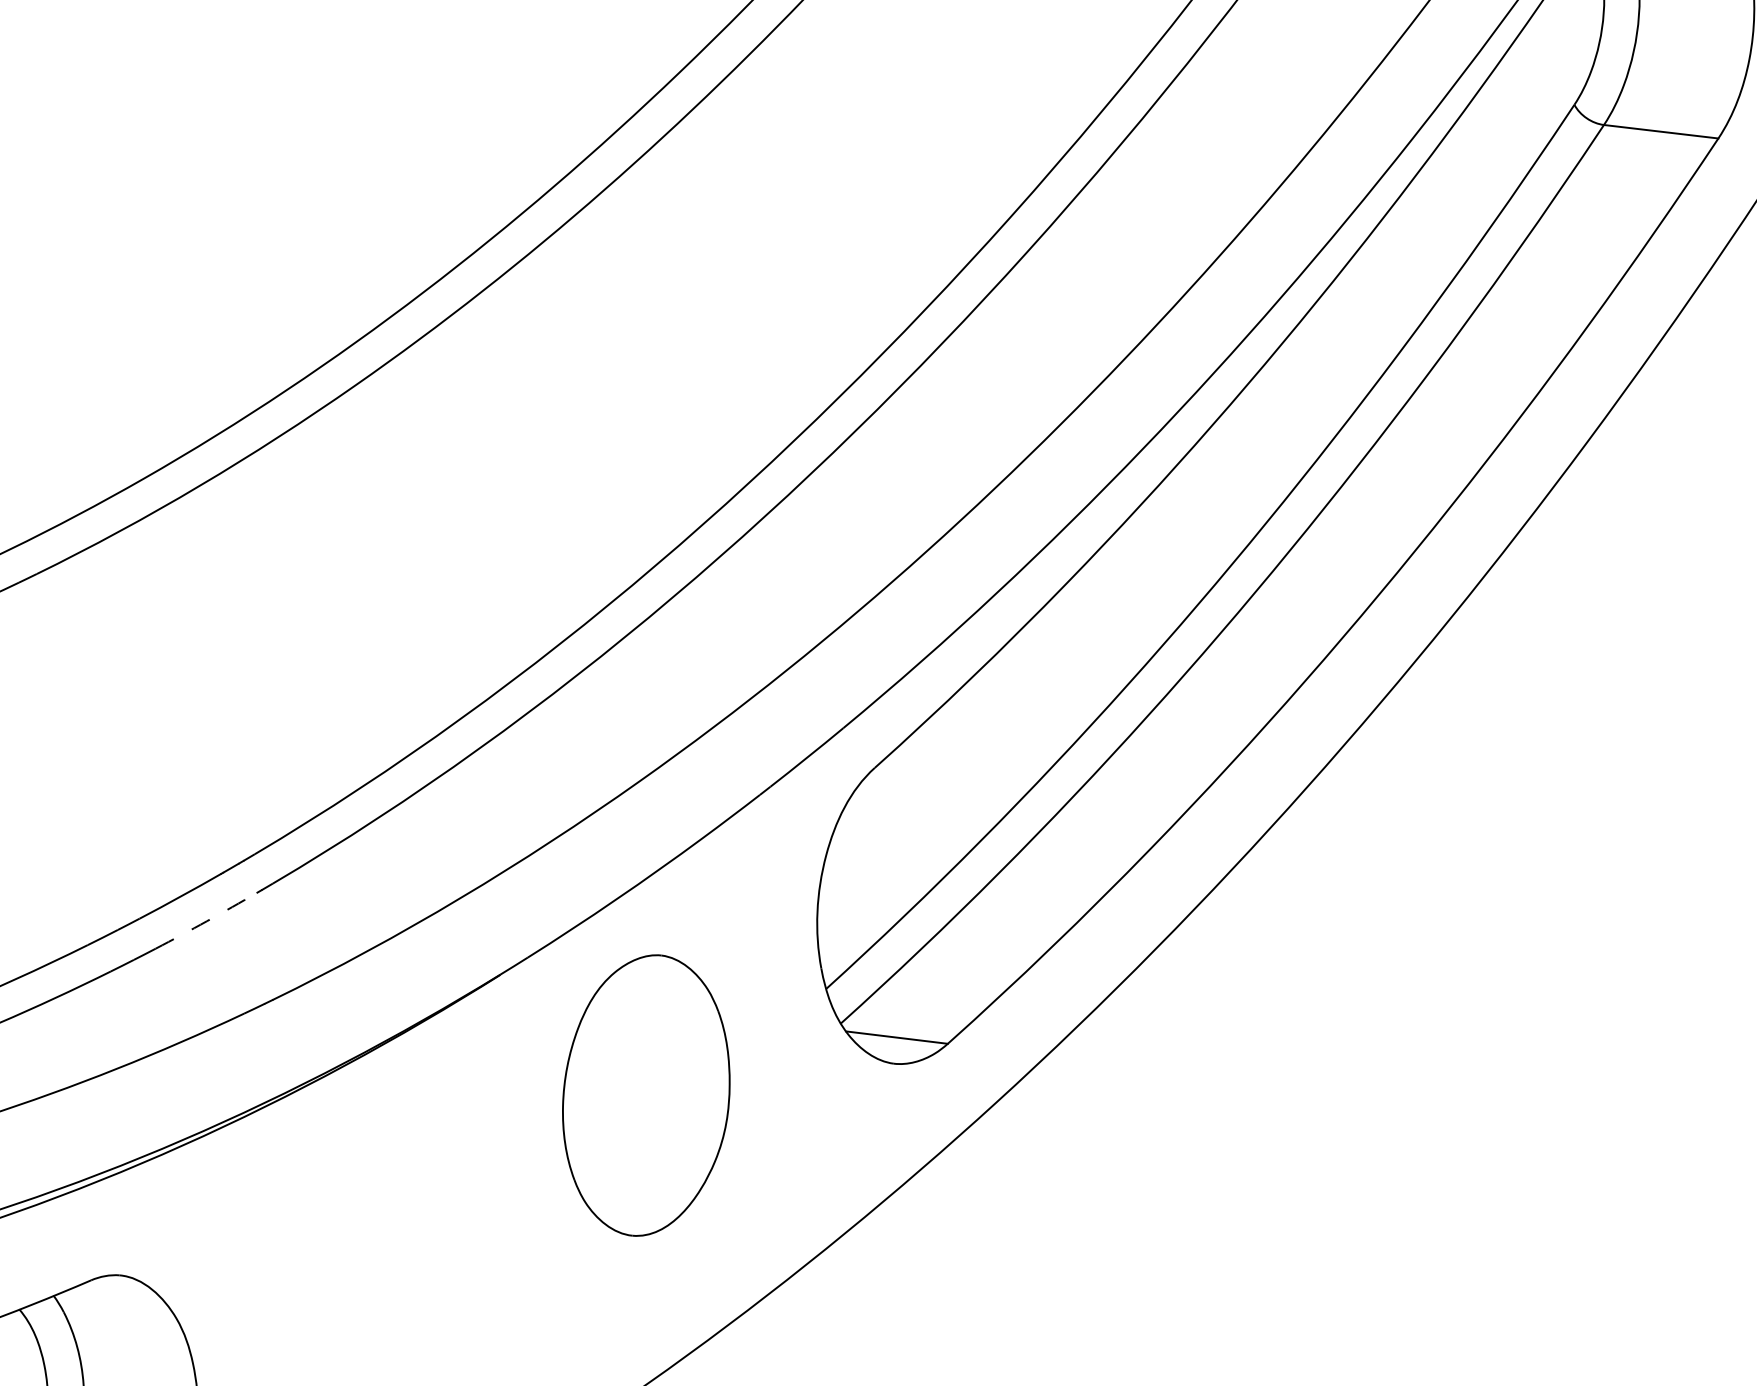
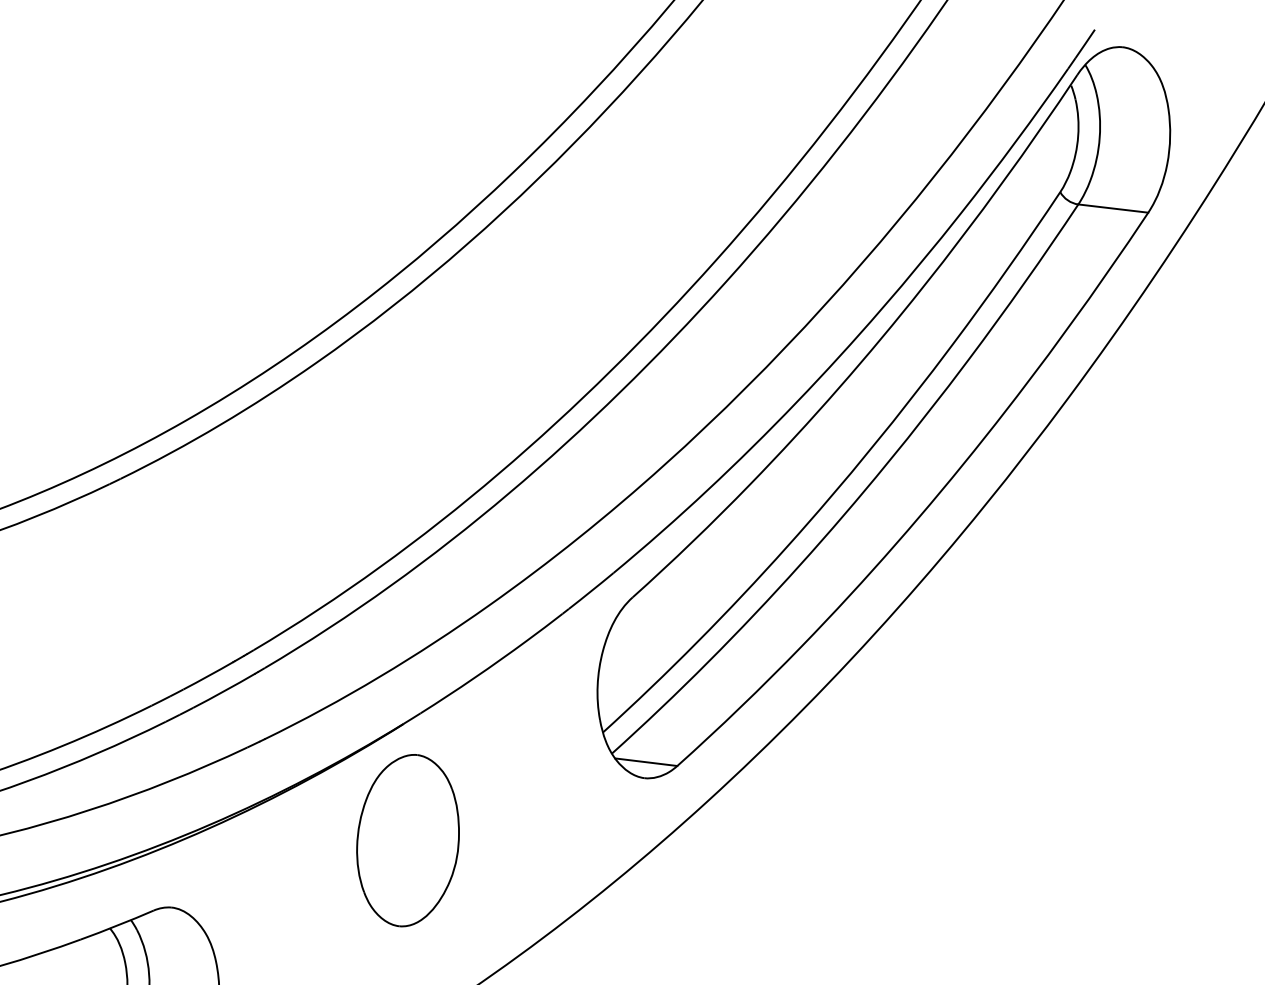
arc: (206, 921) -> (224, 691), dashed -> solid
part: (645, 1095) -> (407, 840), moved

